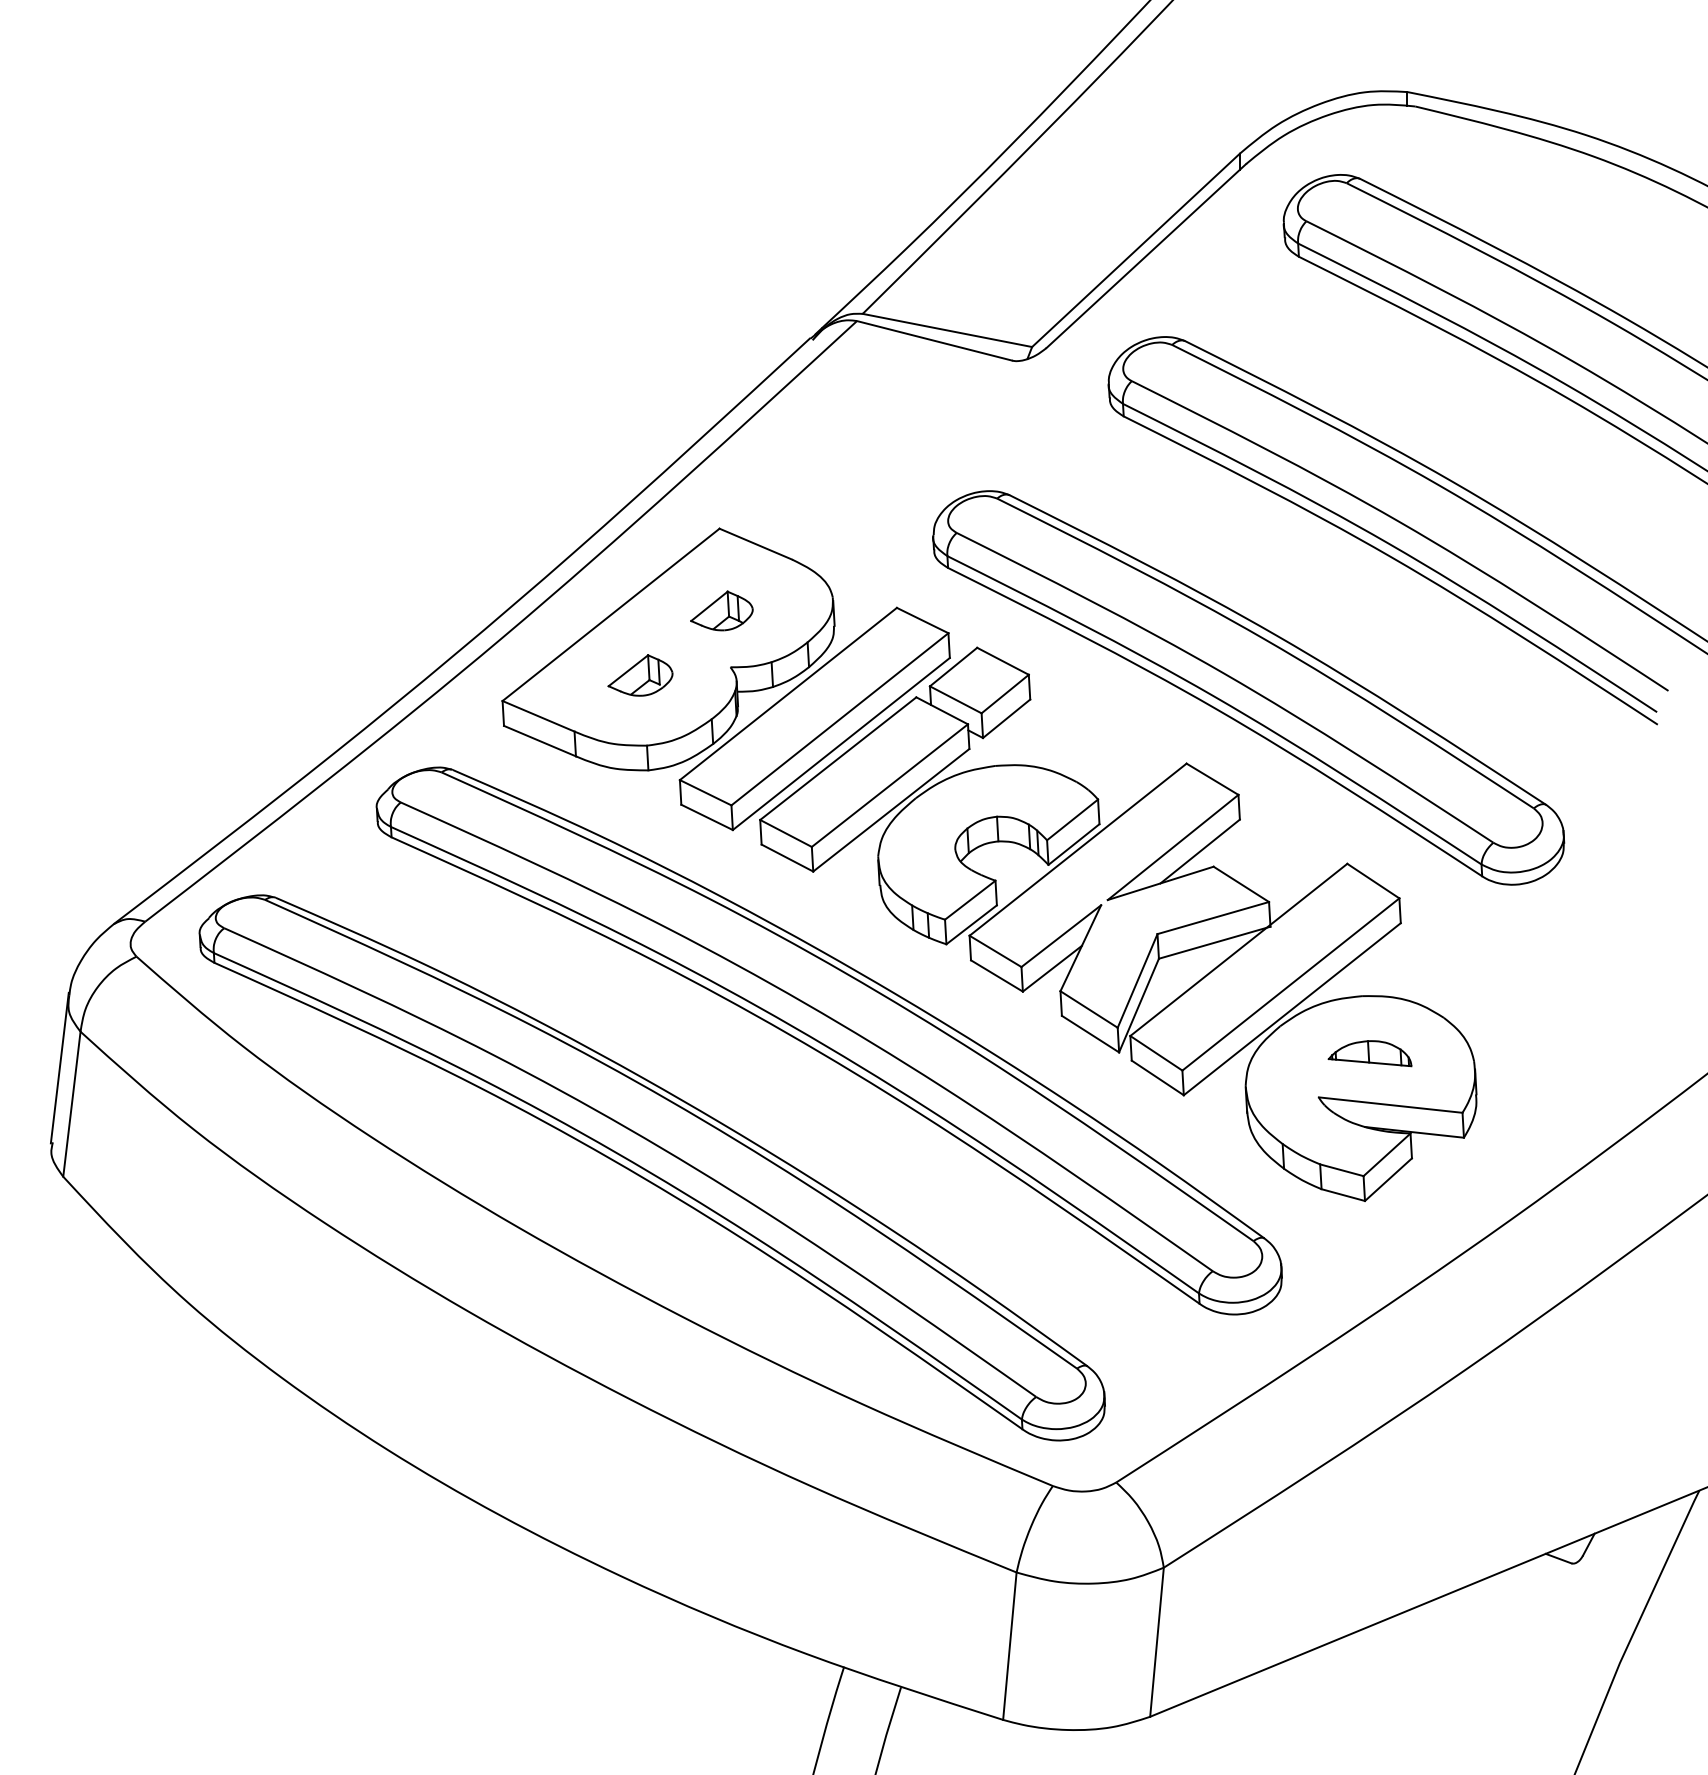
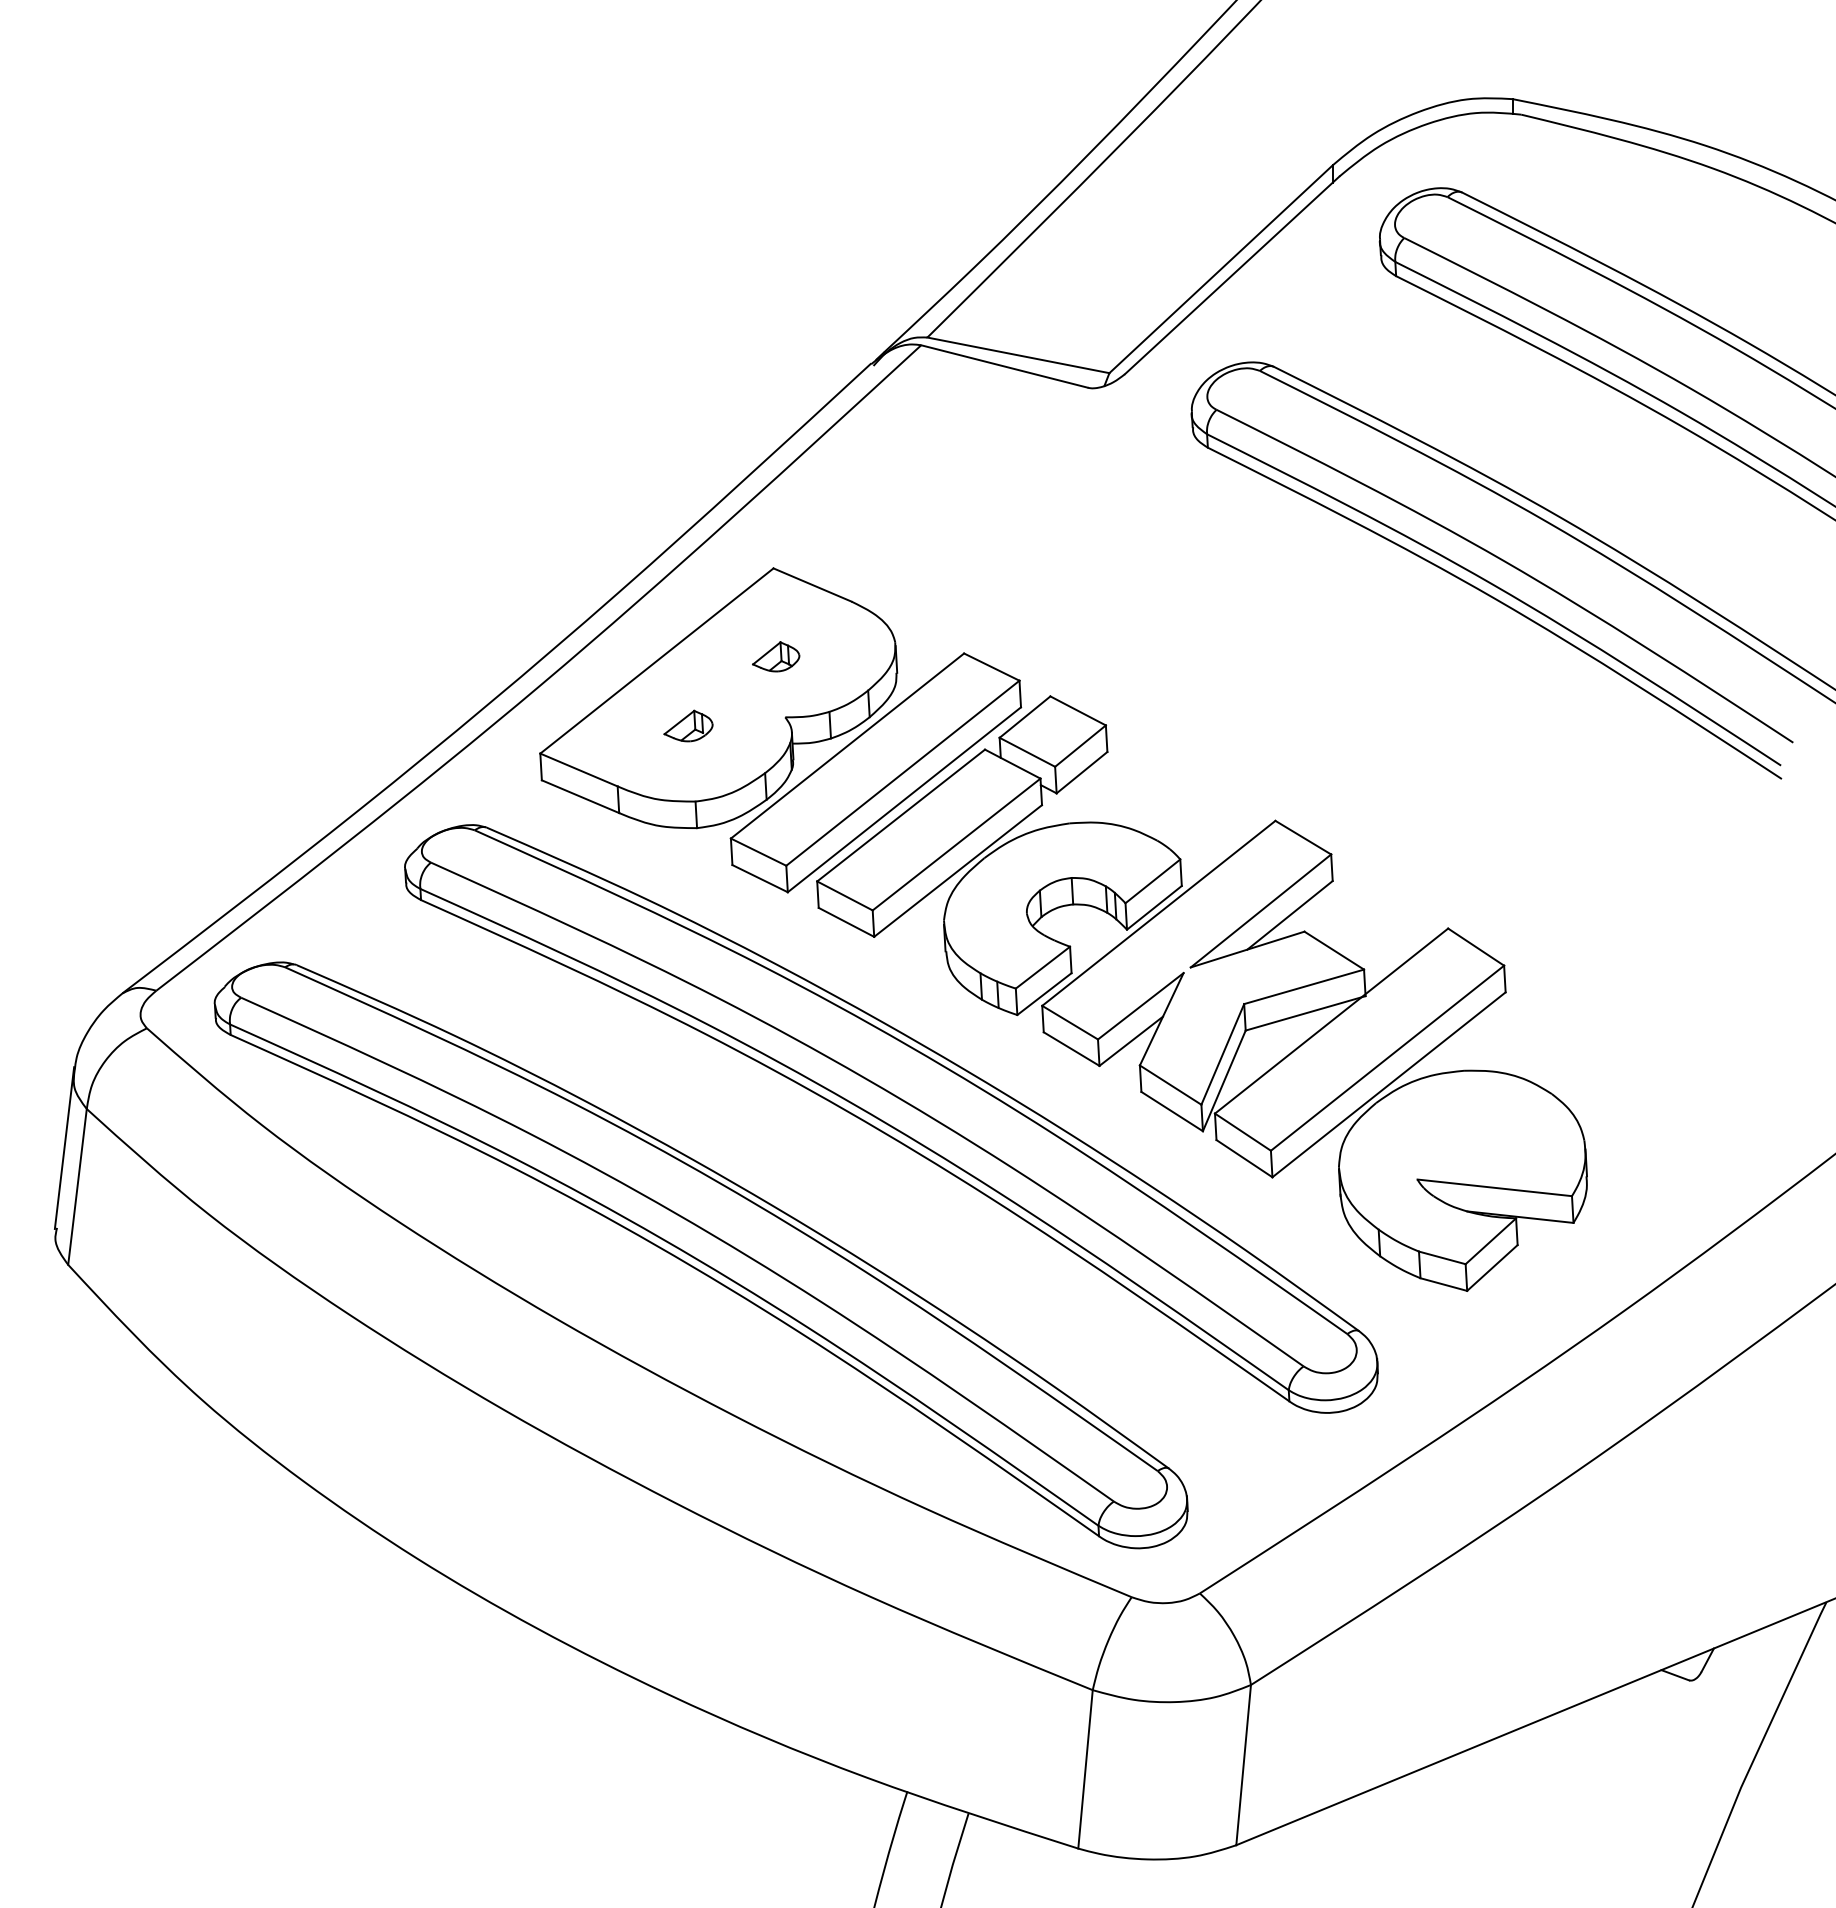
part: (722, 610) -> (776, 656), size x0.7
part: (640, 674) -> (688, 725), size x0.7
part: (1248, 687) -> (1342, 739), removed
part: (1369, 1053) -> (1472, 1132), removed

